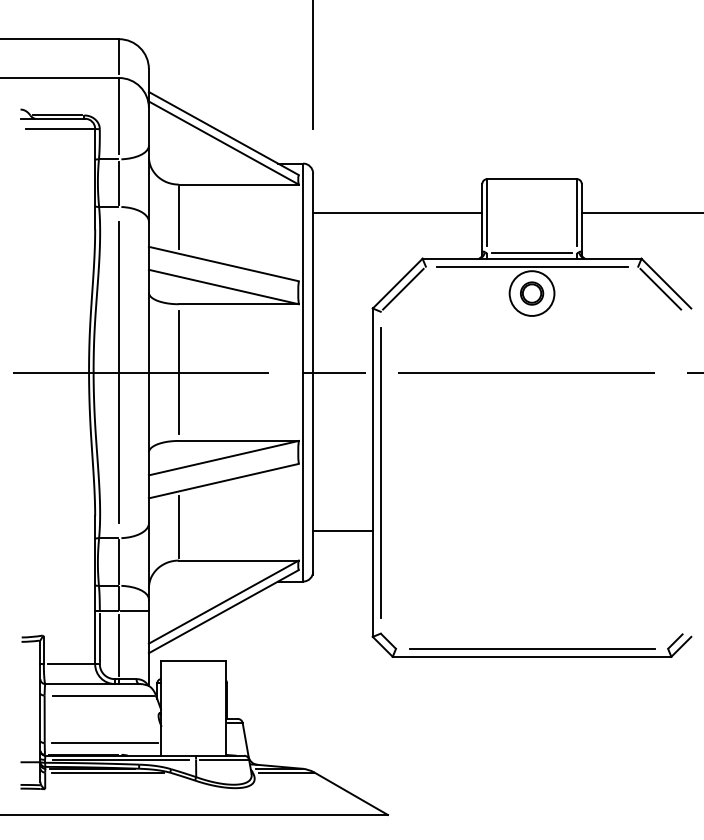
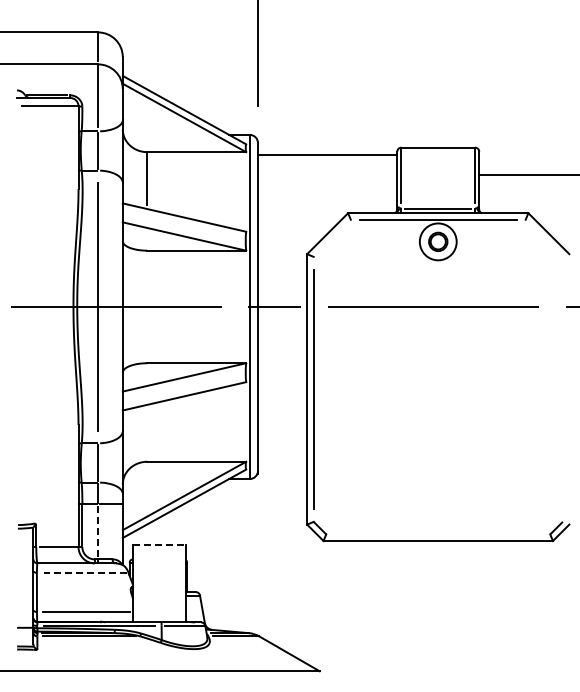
line: (397, 212) -> (327, 155), moved
line: (402, 289) -> (331, 238), removed
line: (659, 289) -> (543, 238), removed
line: (178, 372) -> (147, 306), removed
line: (178, 526) -> (147, 433), removed
line: (342, 531) -> (282, 437), removed
line: (119, 645) -> (98, 531), solid -> dashed
line: (532, 648) -> (438, 534), removed
line: (193, 661) -> (159, 544), solid -> dashed
line: (103, 695) -> (85, 572), solid -> dashed

